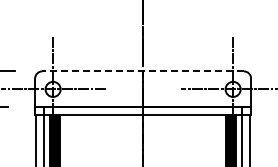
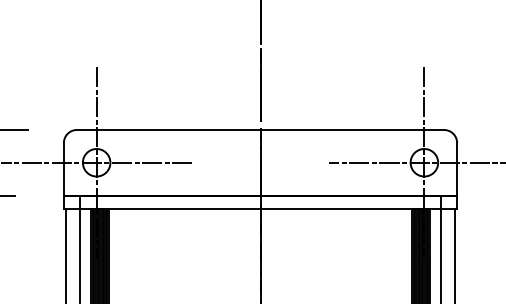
line: (143, 71) -> (261, 130), dashed -> solid

